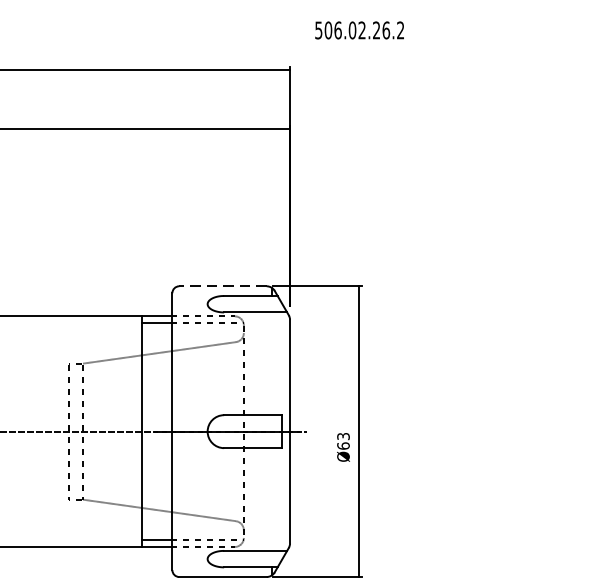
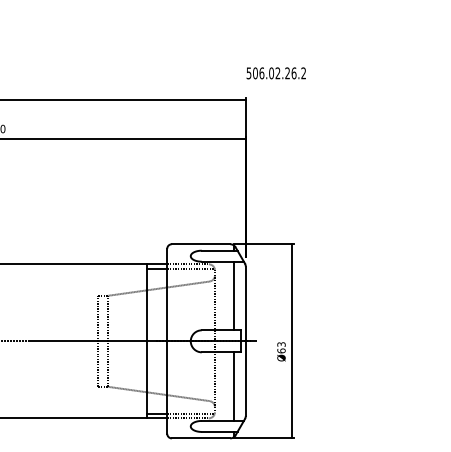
text: (358, 30) -> (275, 73), moved
line: (222, 286) -> (200, 244), dashed -> solid
line: (271, 363) -> (233, 295), added
line: (271, 499) -> (233, 386), added

